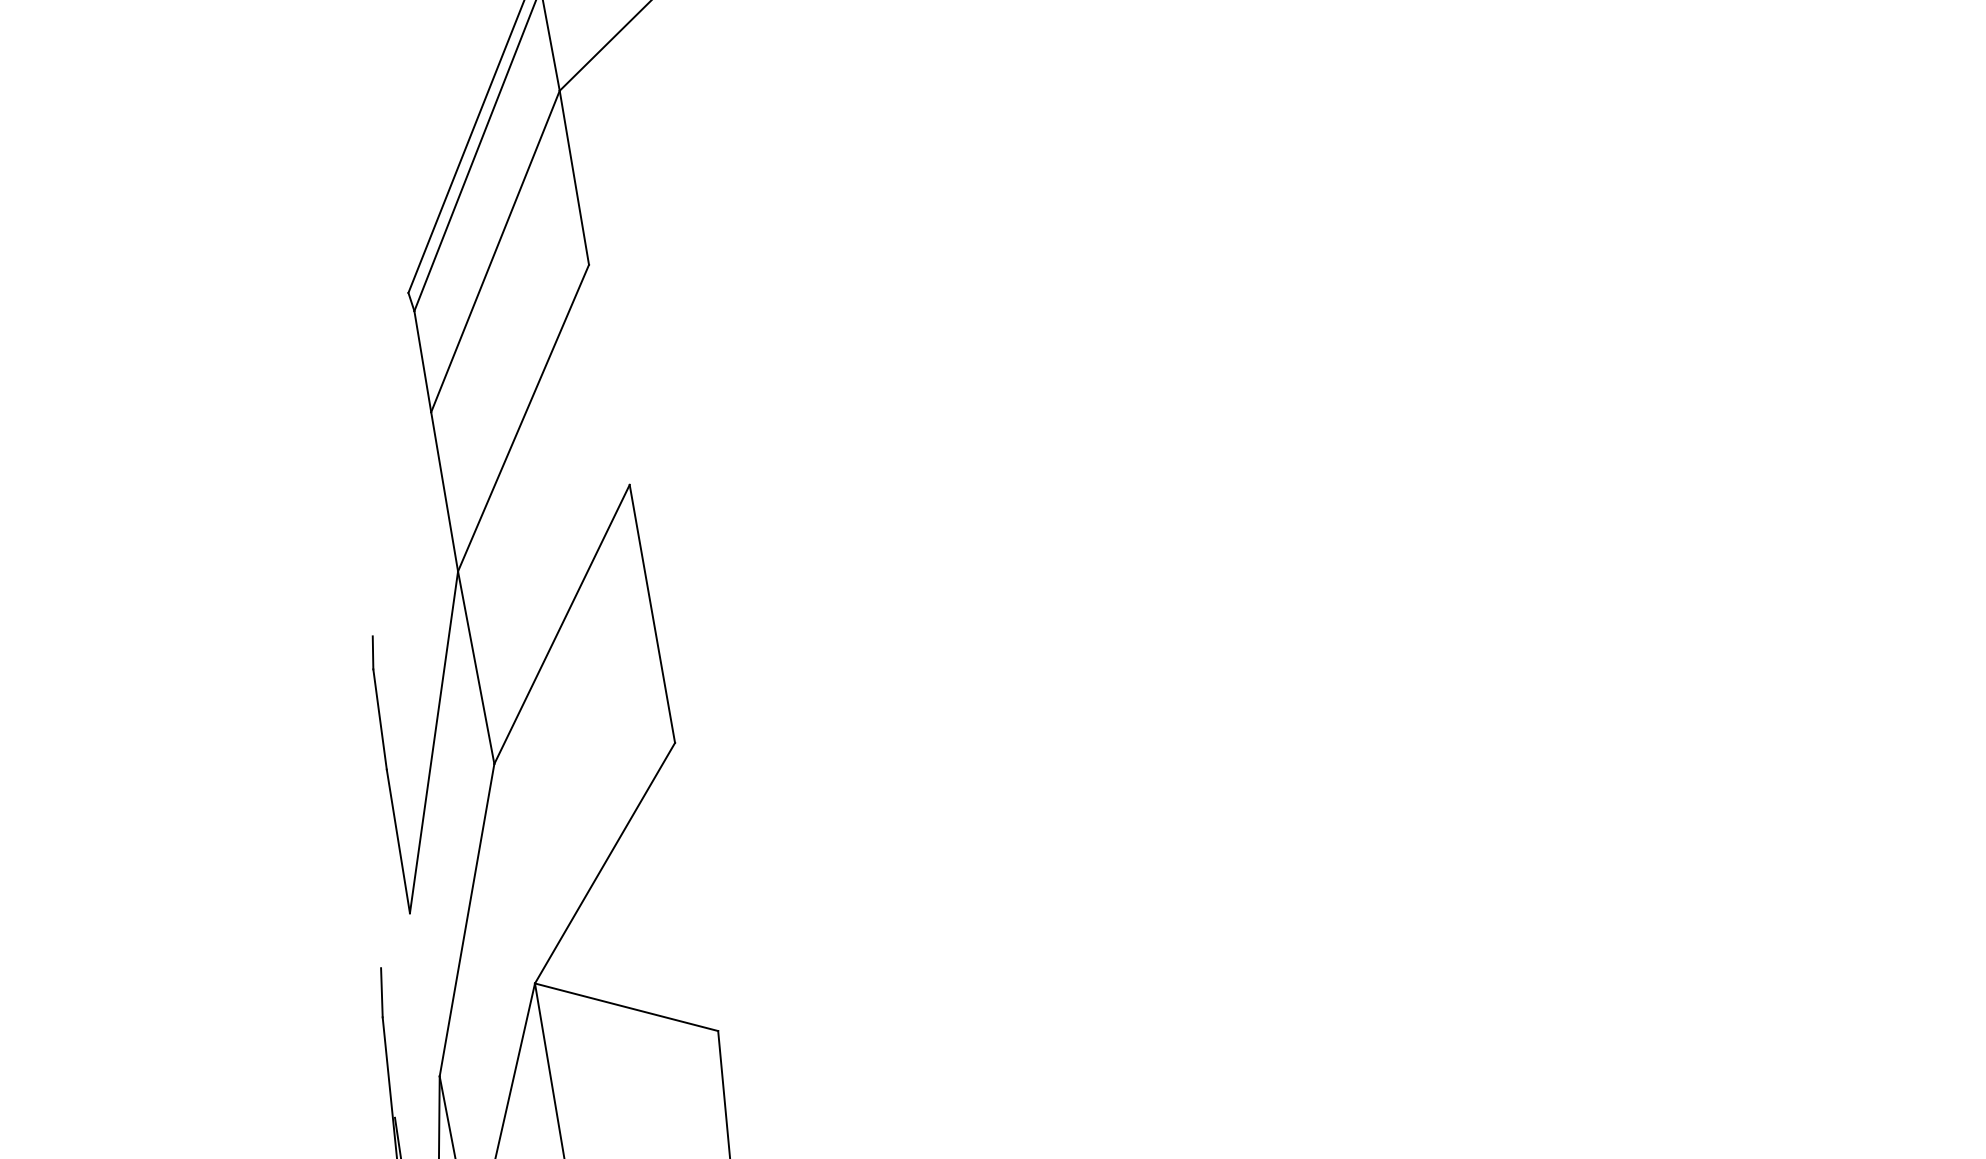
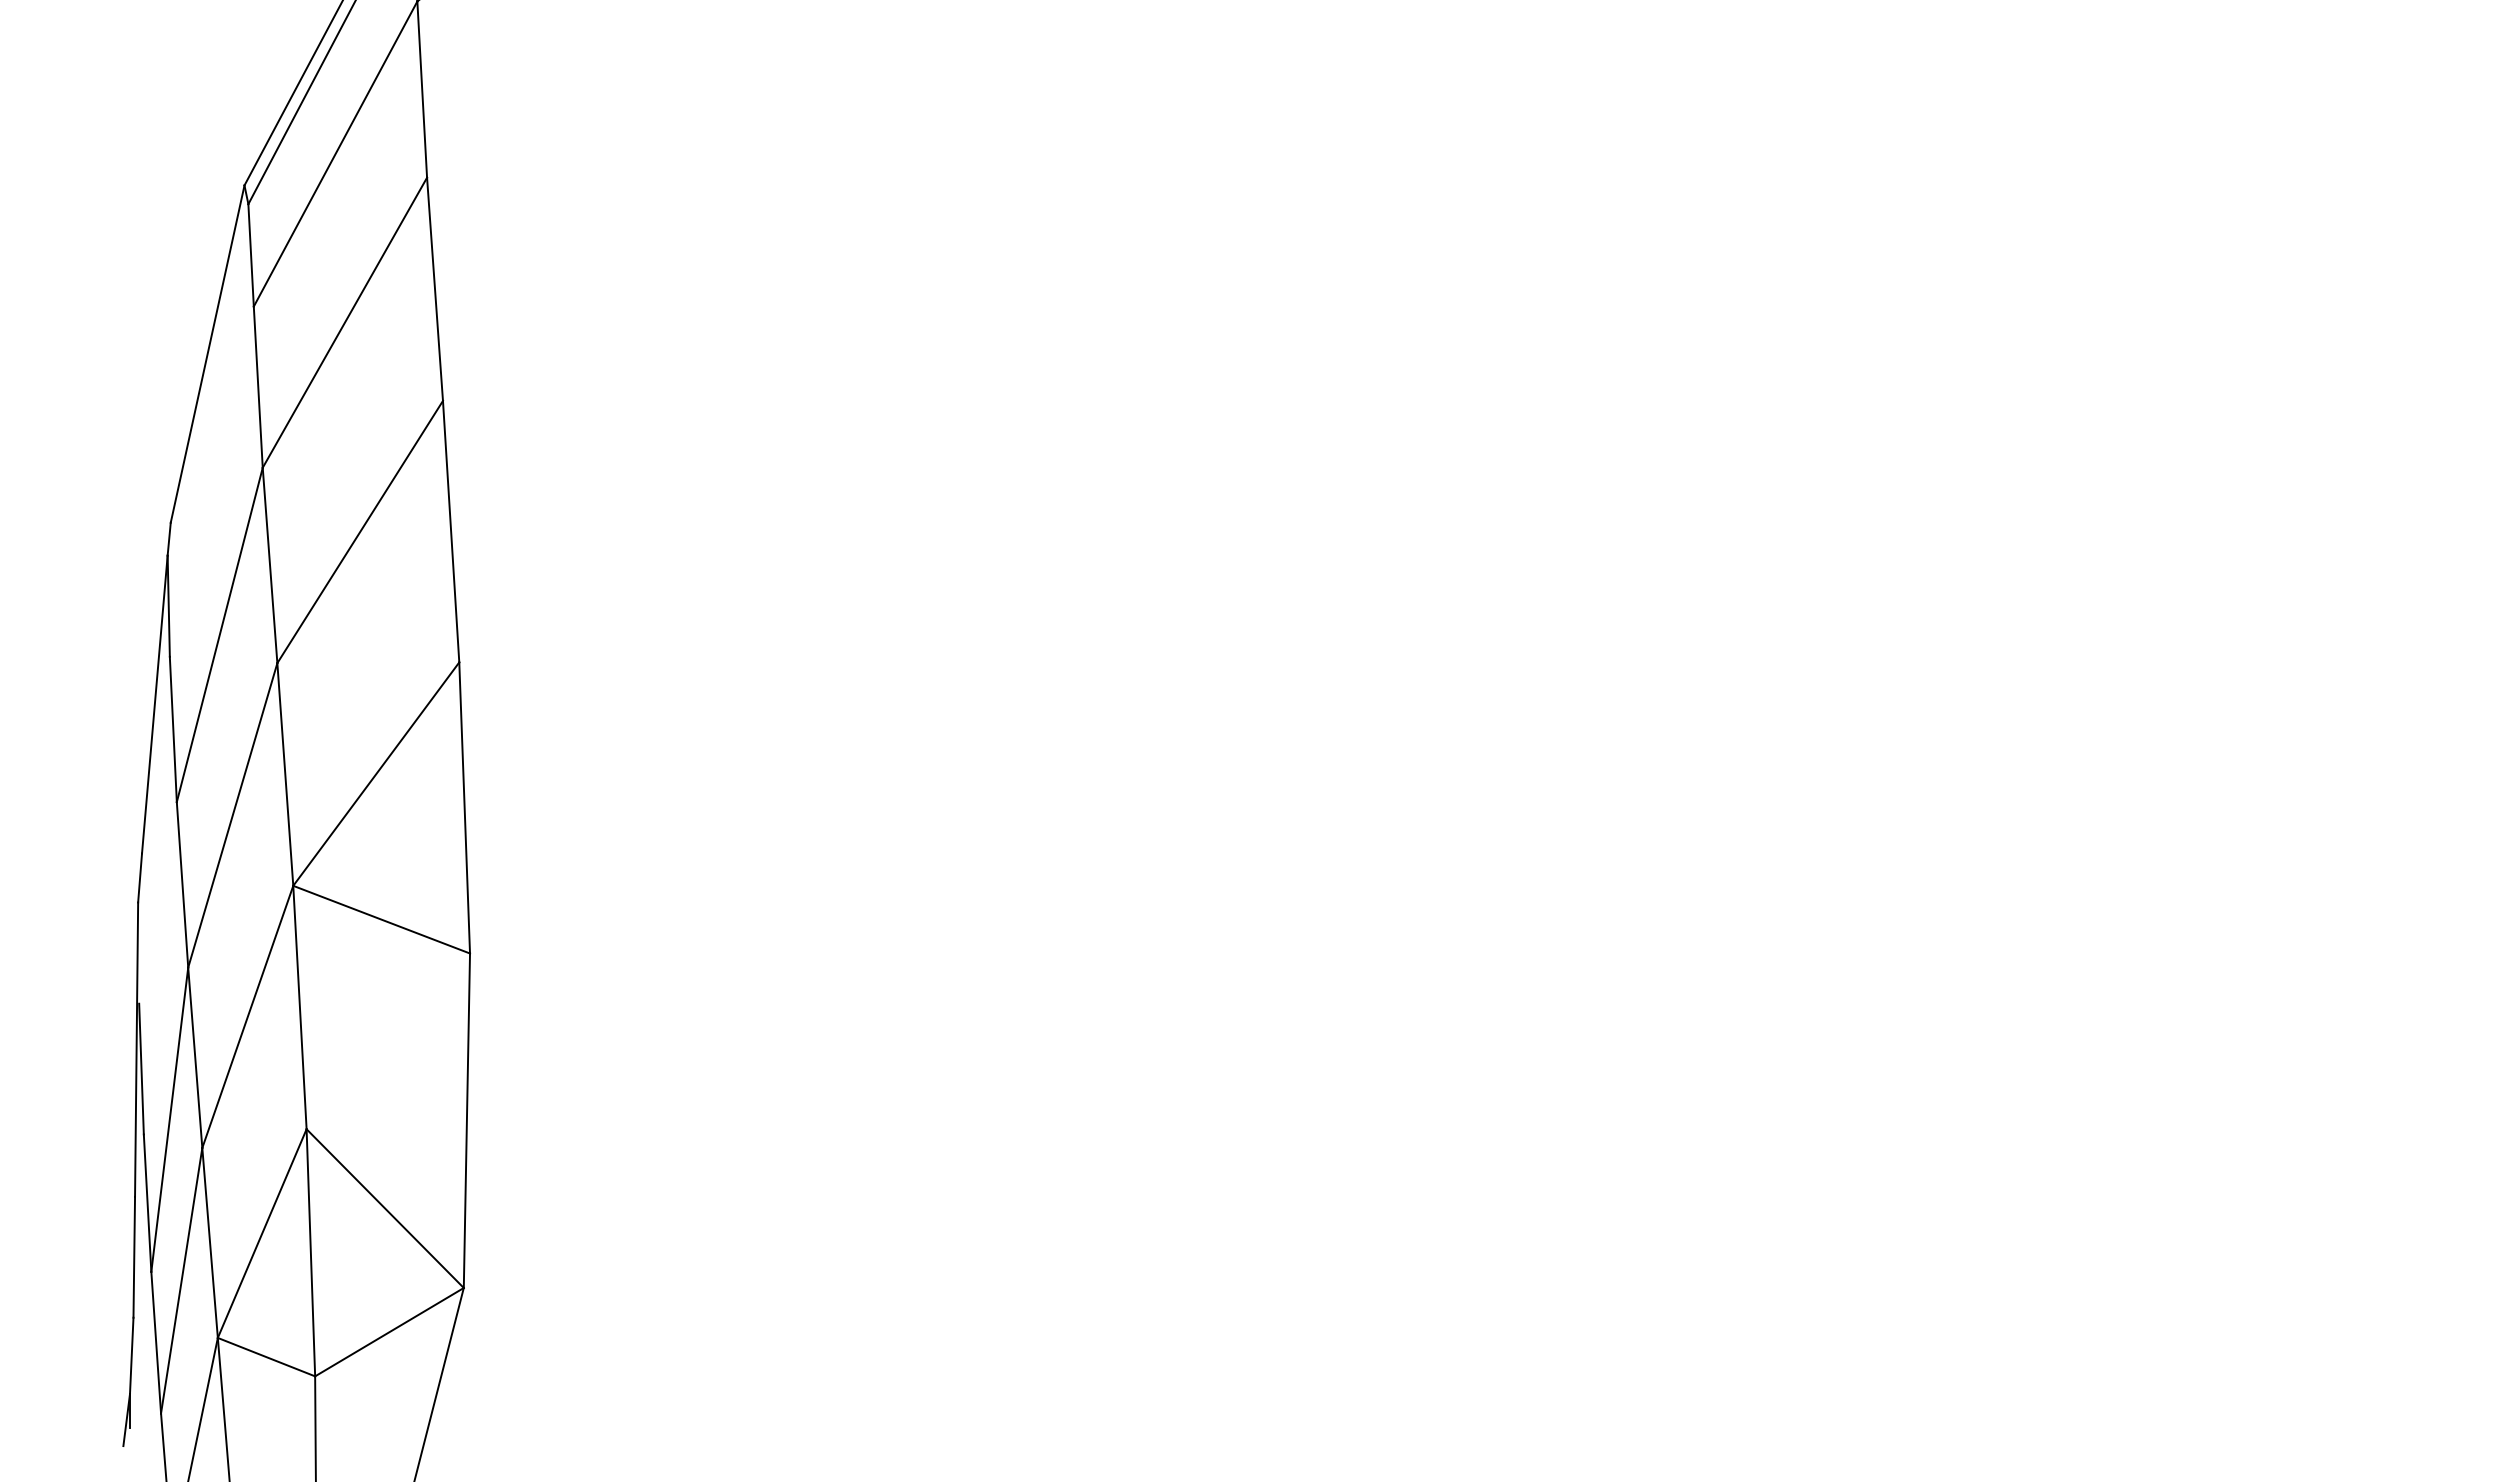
line: (608, 374) -> (434, 288), added
line: (390, 464) -> (207, 353), added
line: (376, 818) -> (154, 704), added
line: (514, 873) -> (285, 774), added
line: (696, 886) -> (464, 807), added
line: (424, 994) -> (182, 884), added

